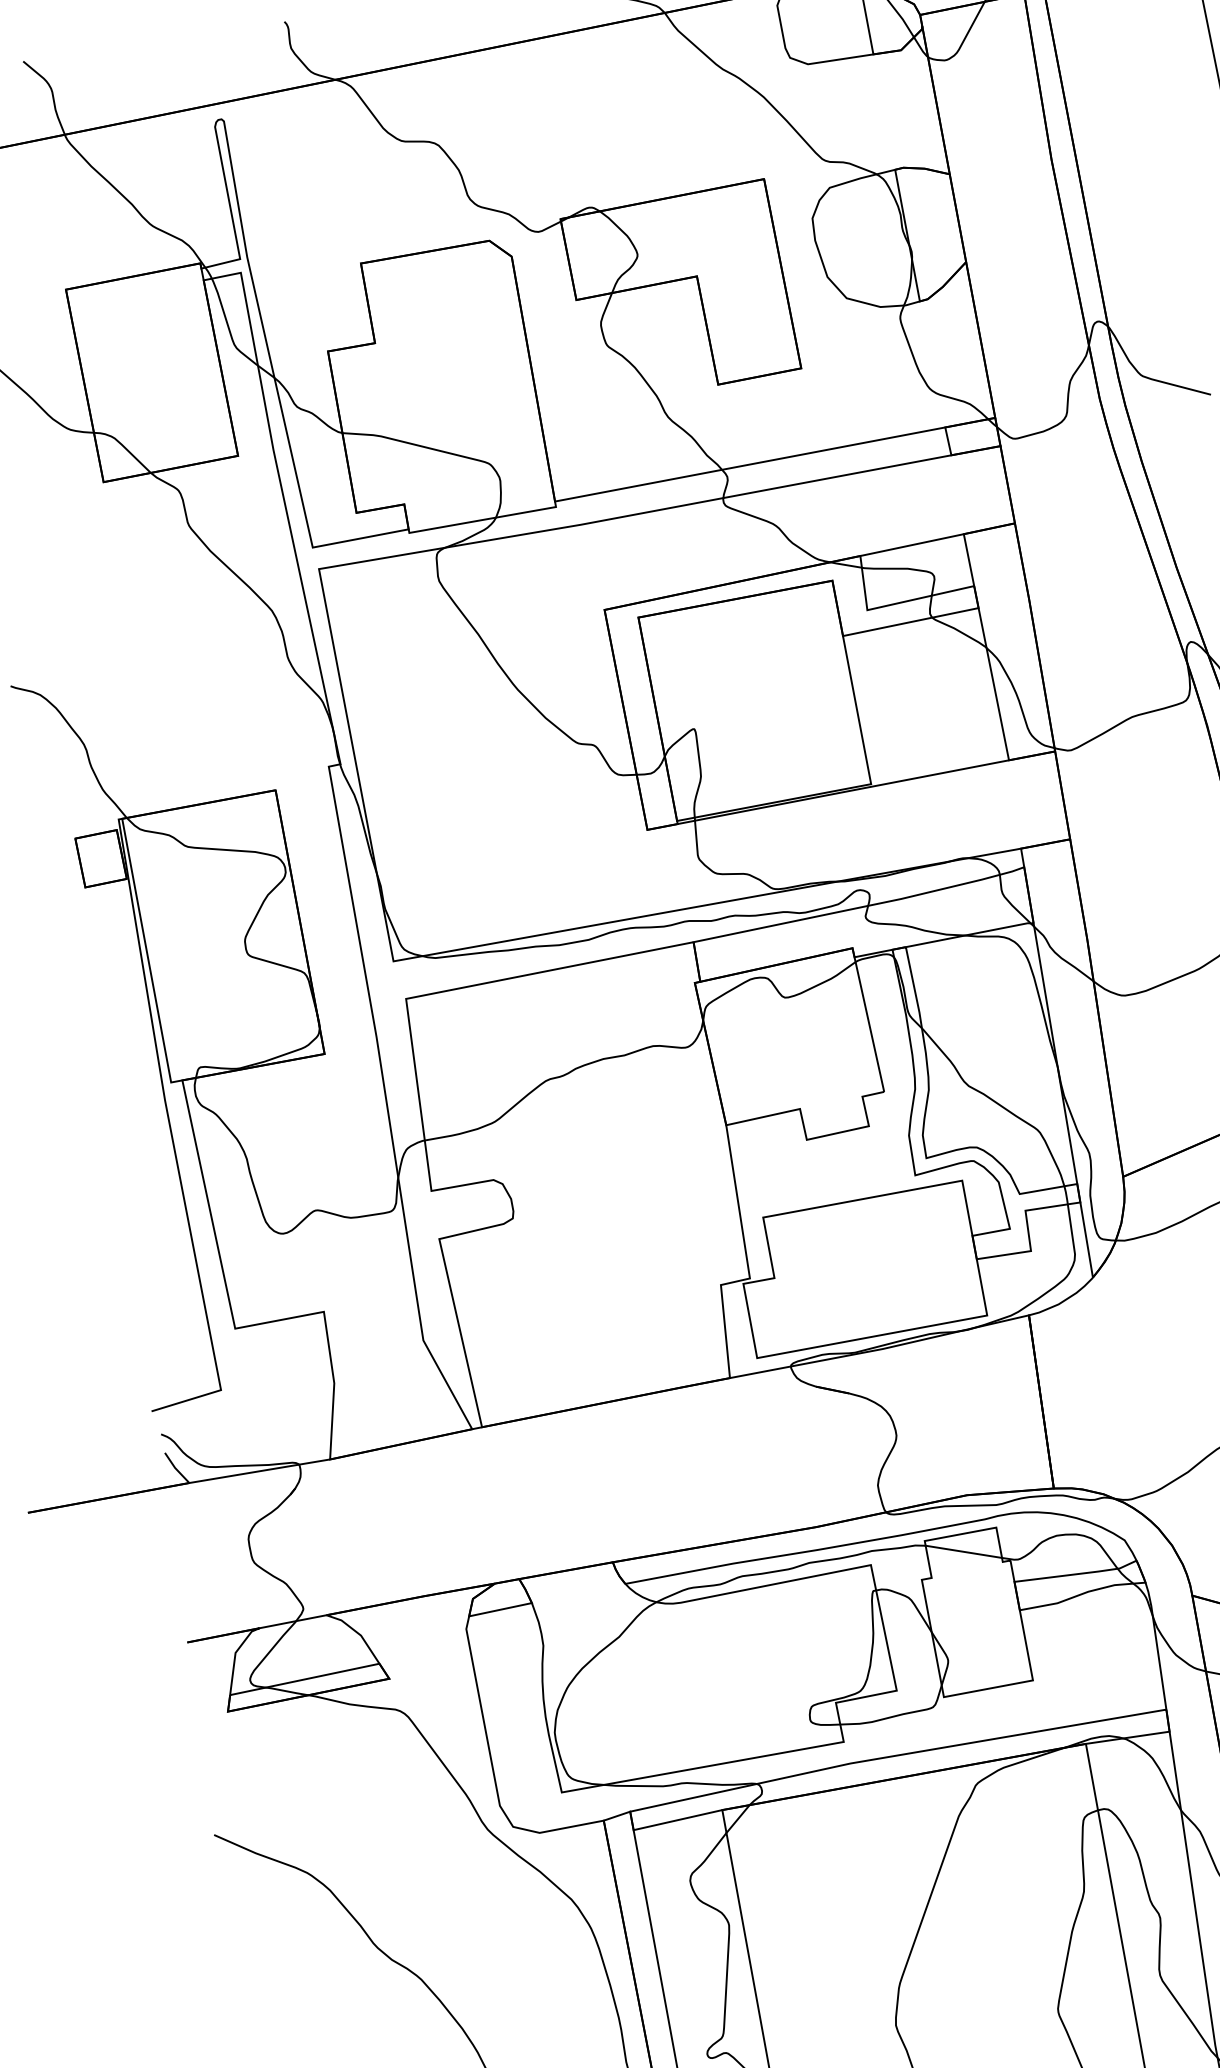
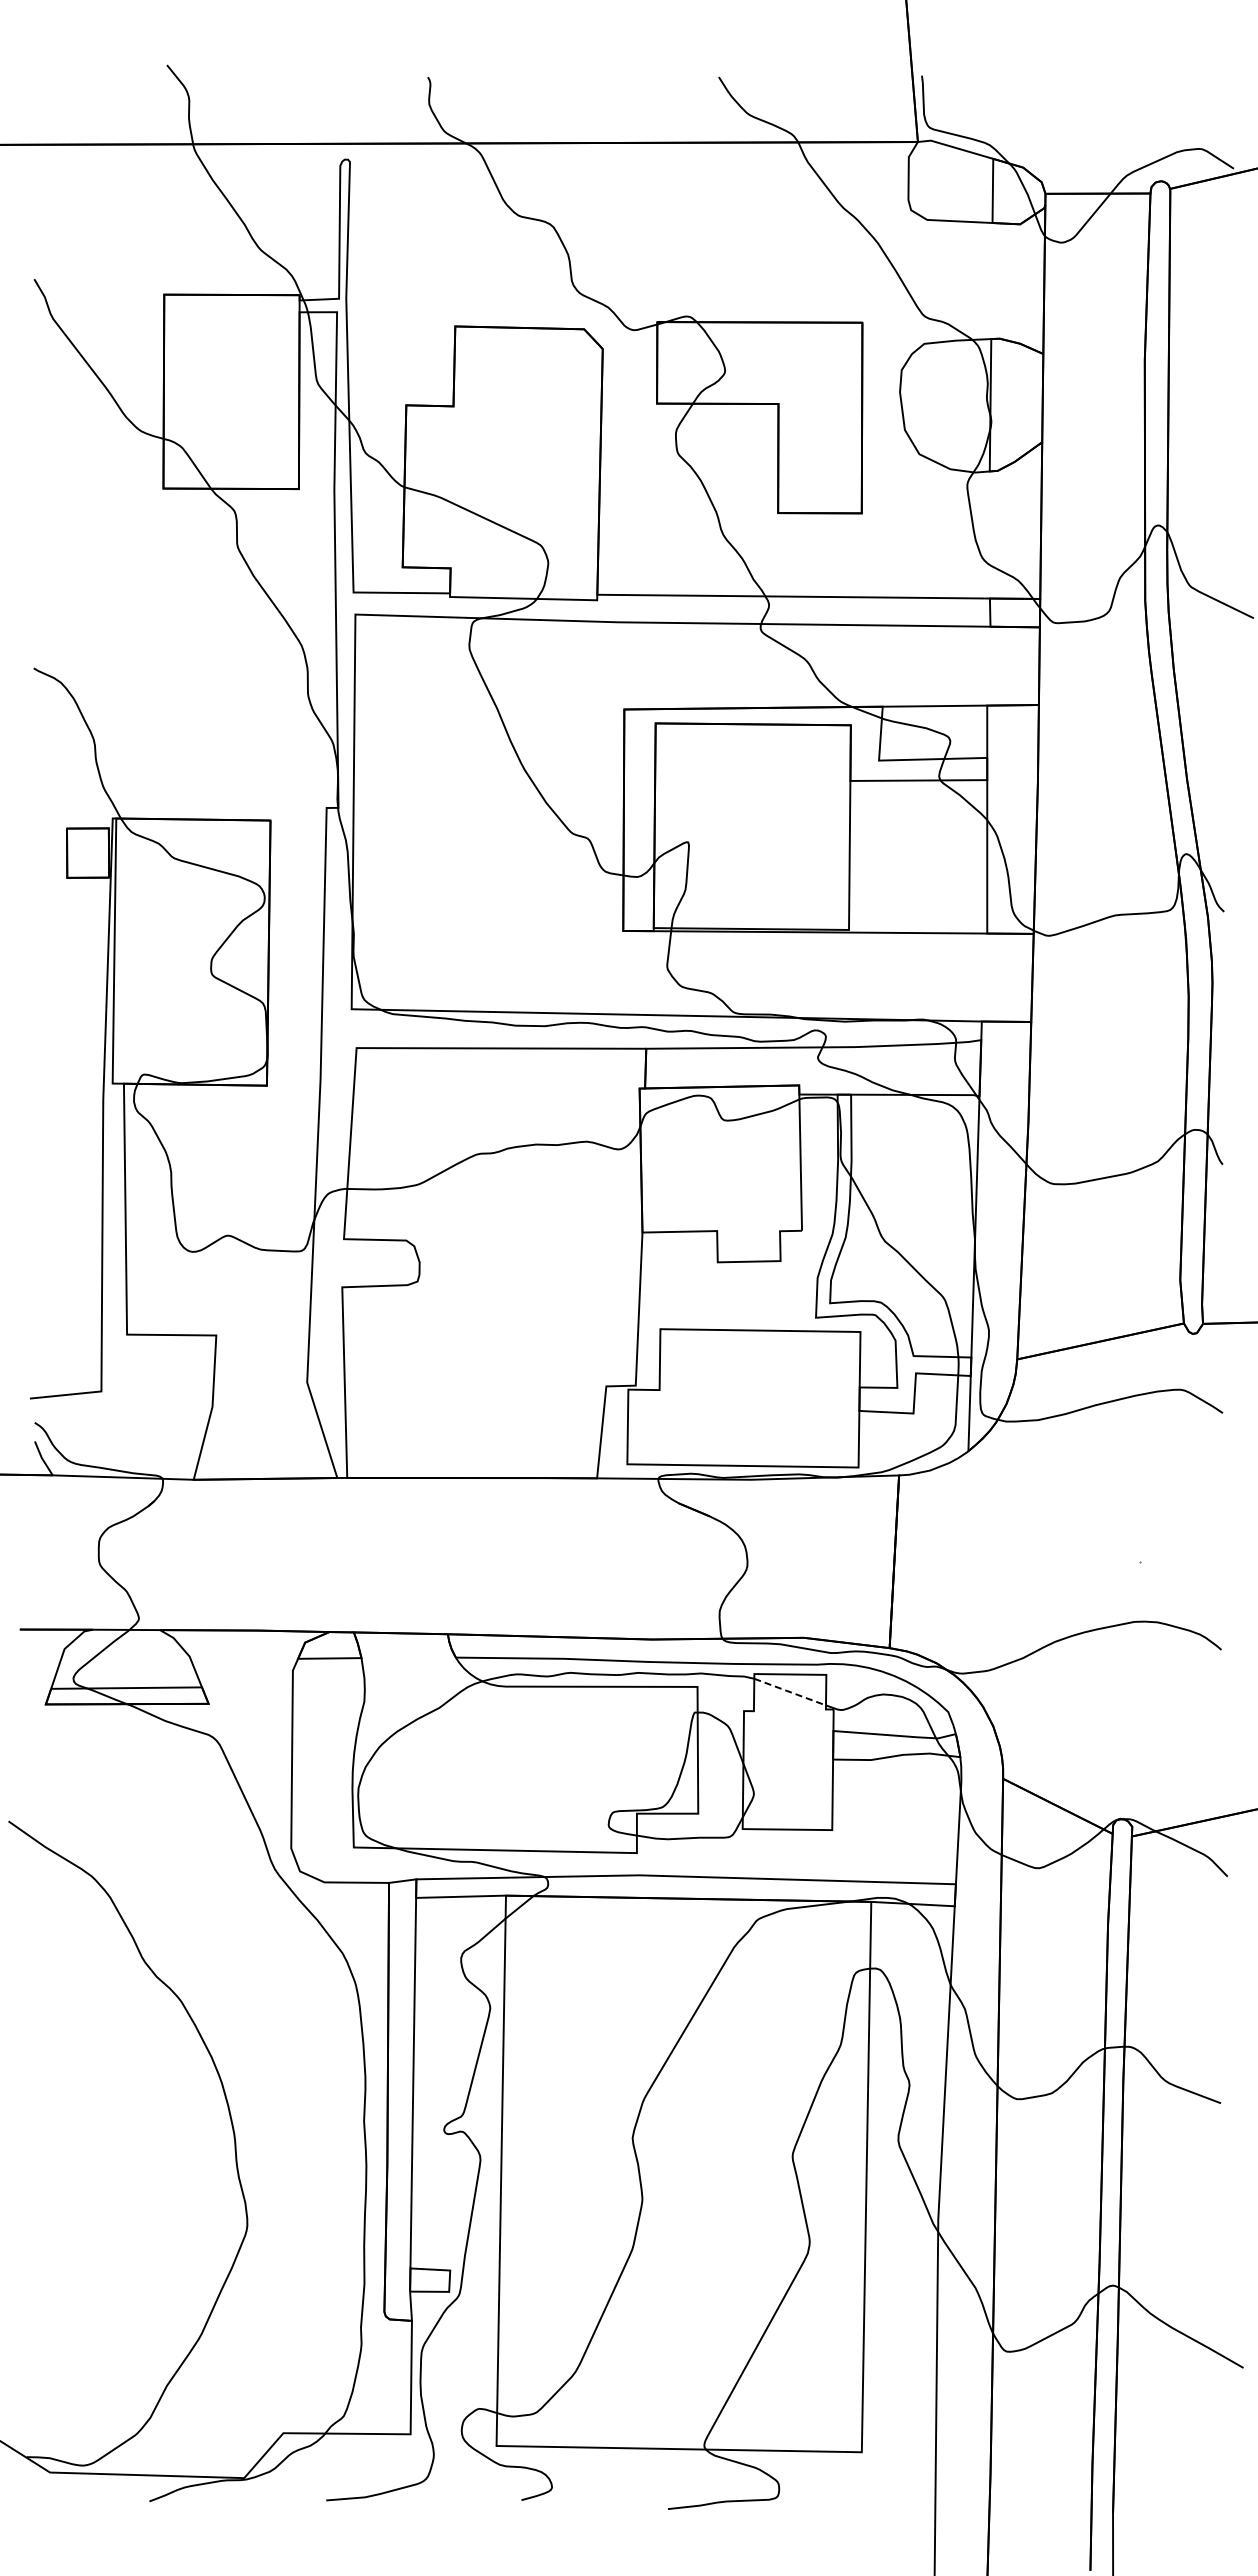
line: (964, 1552) -> (790, 1692), solid -> dashed

